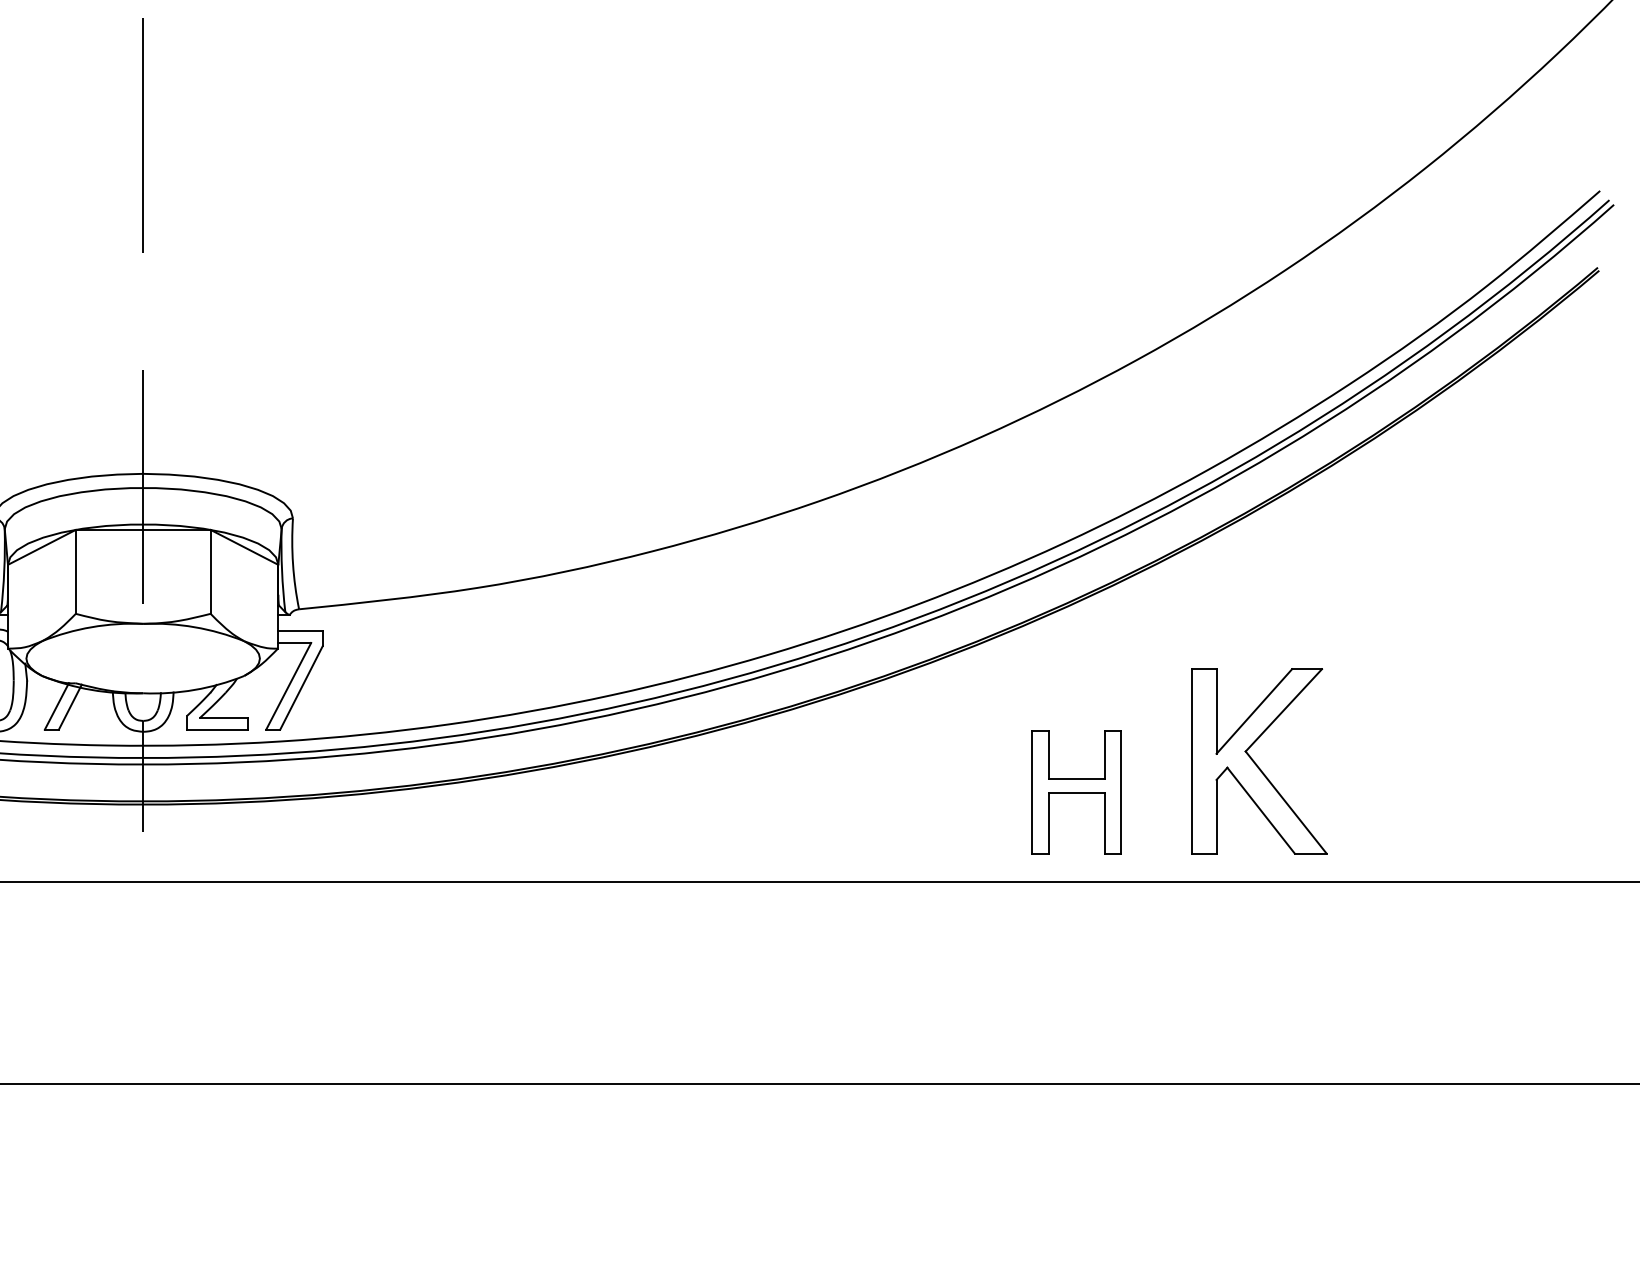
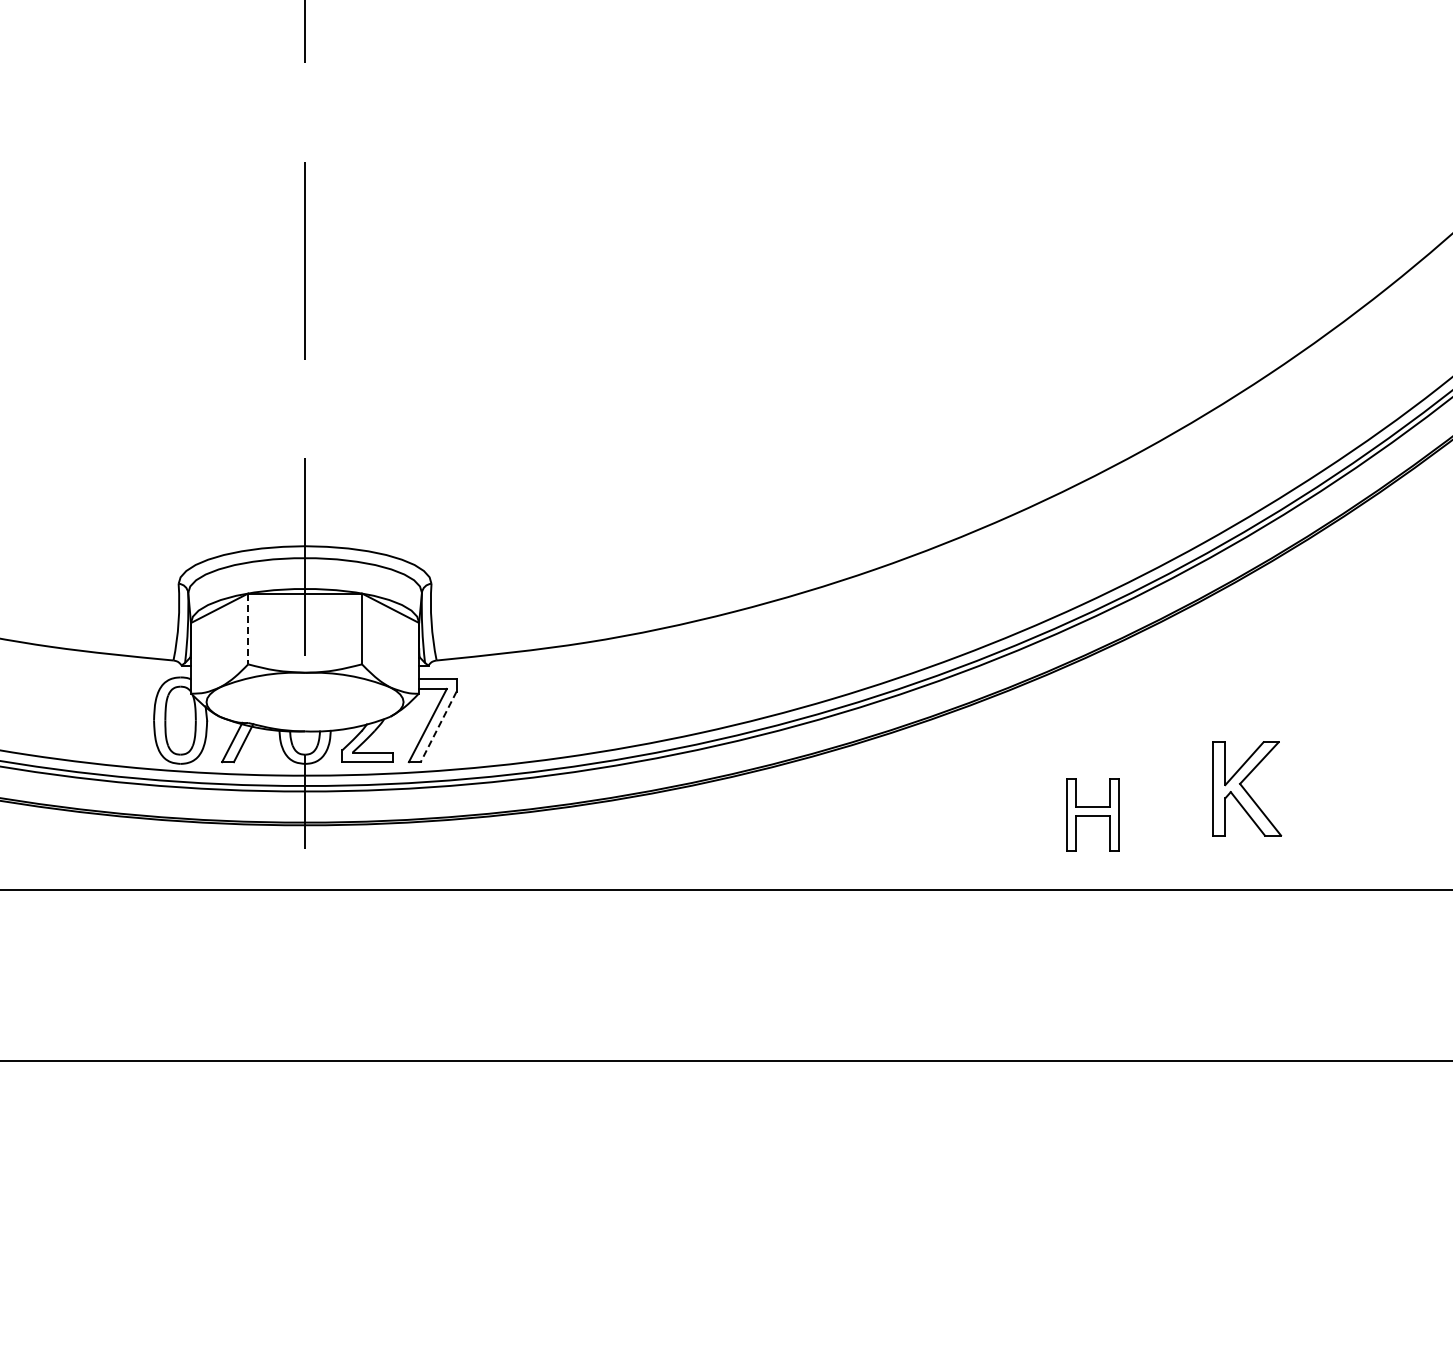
line: (76, 572) -> (248, 629), solid -> dashed
line: (301, 687) -> (438, 726), solid -> dashed
part: (1258, 760) -> (1246, 788), size x0.6
part: (1076, 791) -> (1092, 814), size x0.7

